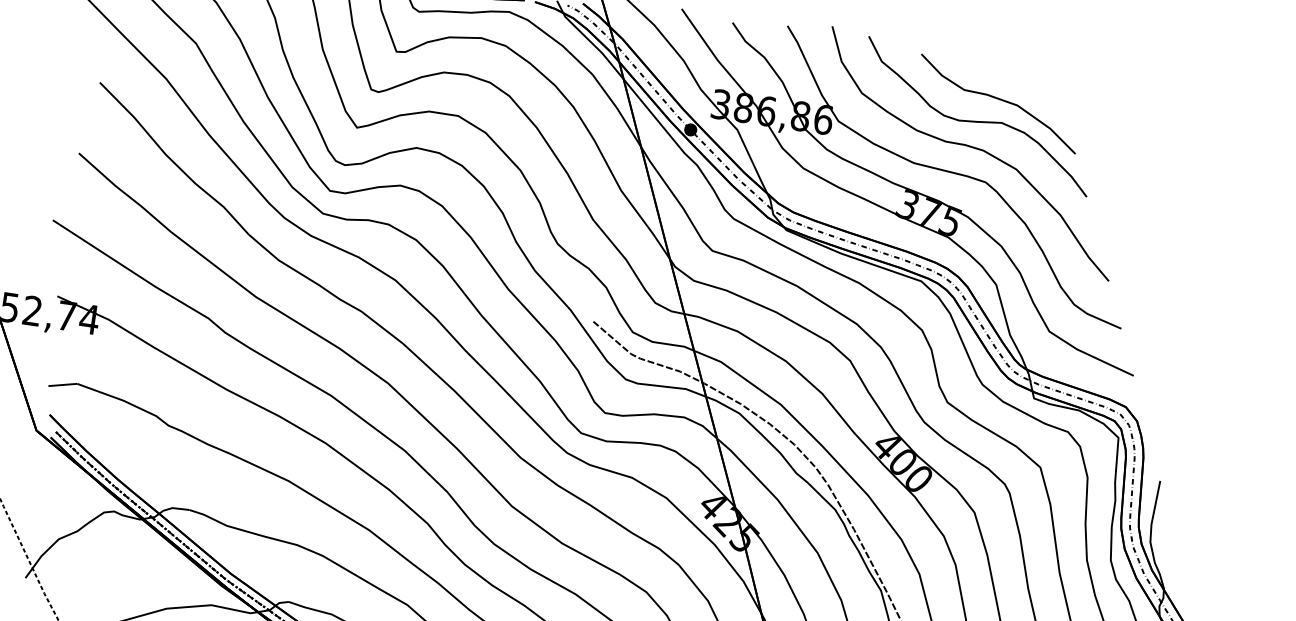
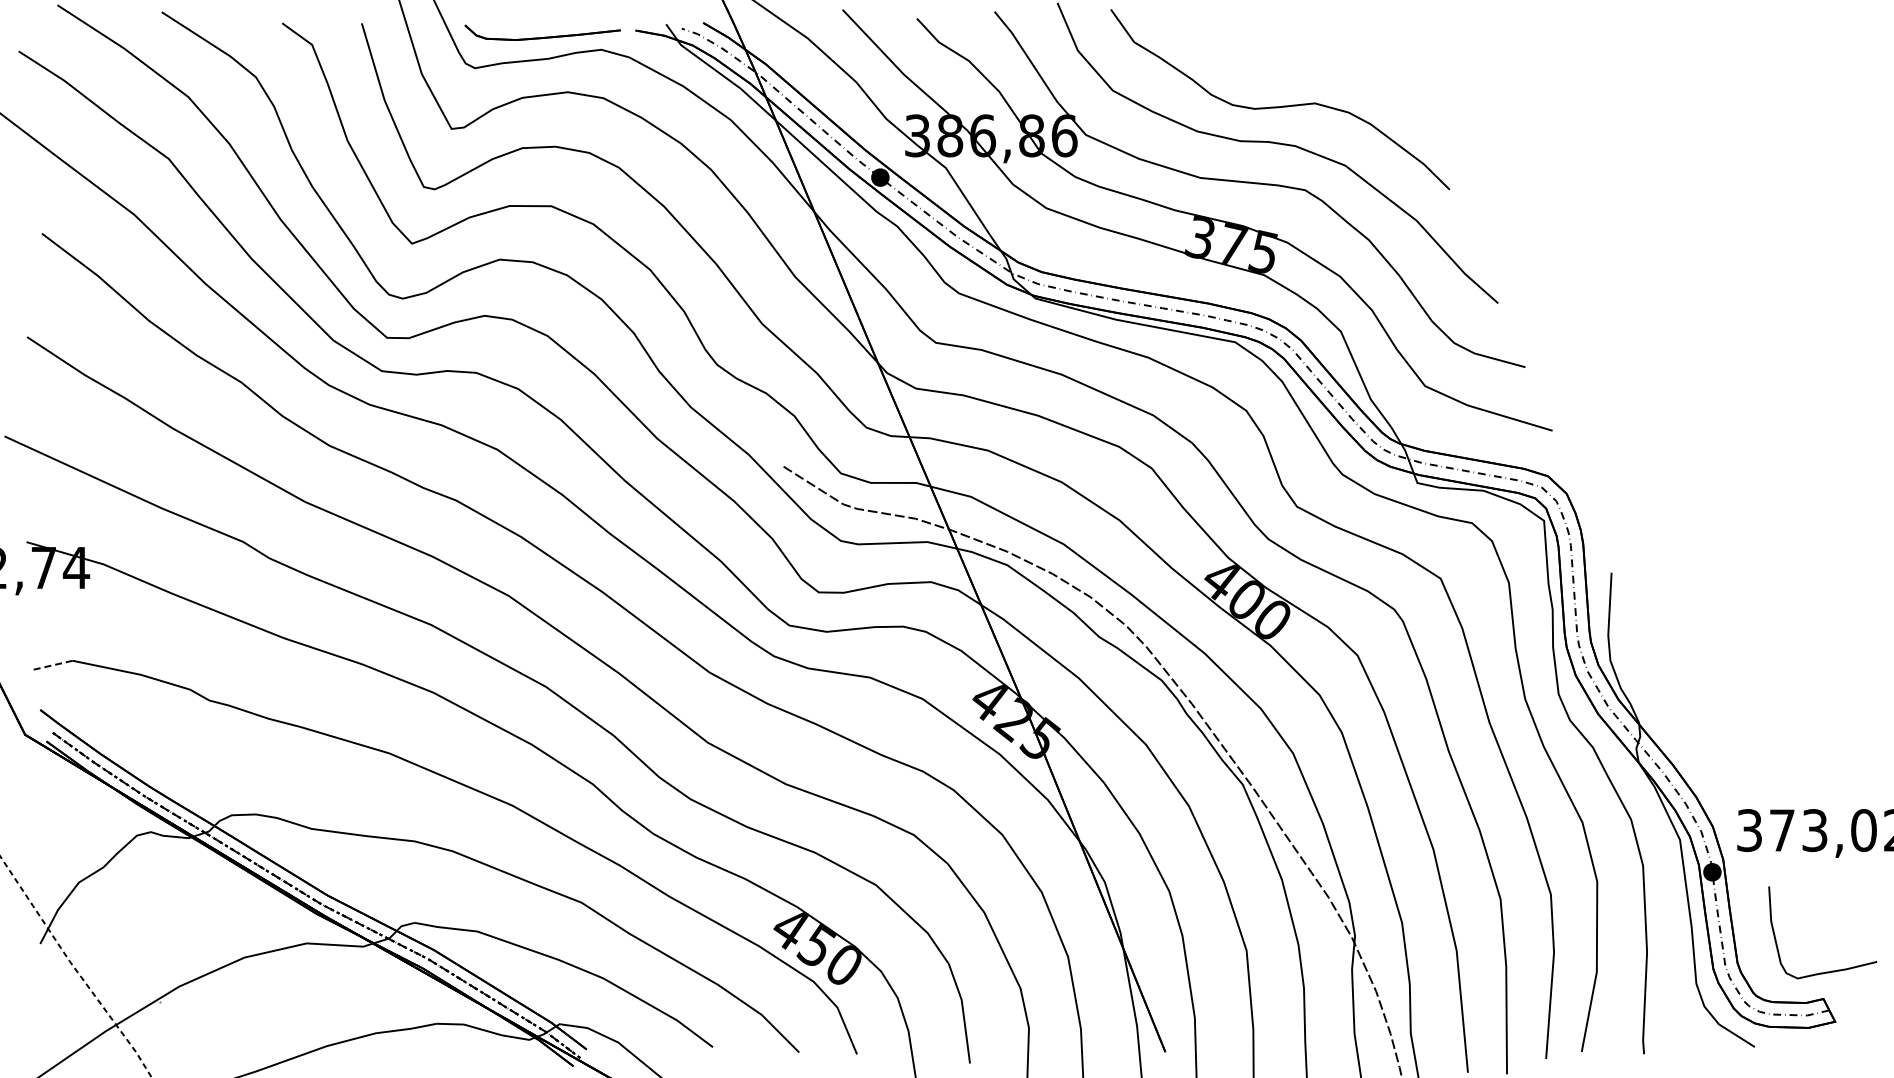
curve: (999, 99) -> (1306, 71), removed
line: (62, 385) -> (52, 665), solid -> dashed

